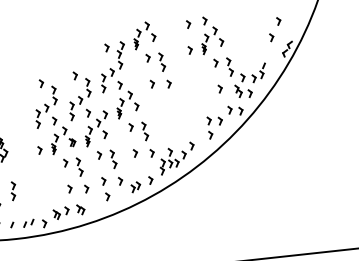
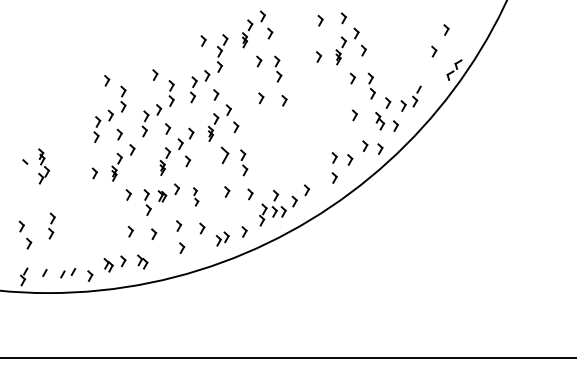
part: (131, 126) -> (225, 154), size x1.6
part: (72, 142) -> (162, 196), moved
part: (114, 158) -> (196, 196), size x0.7

